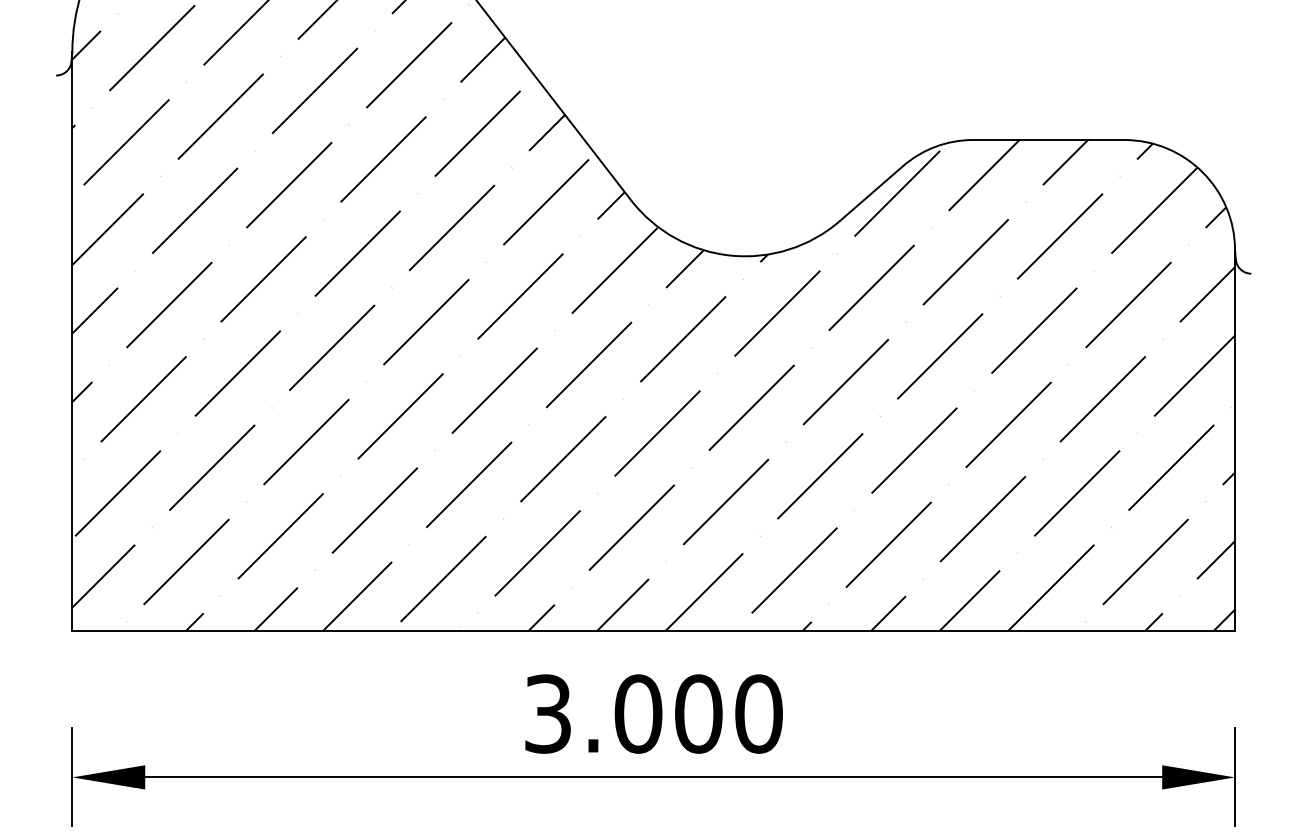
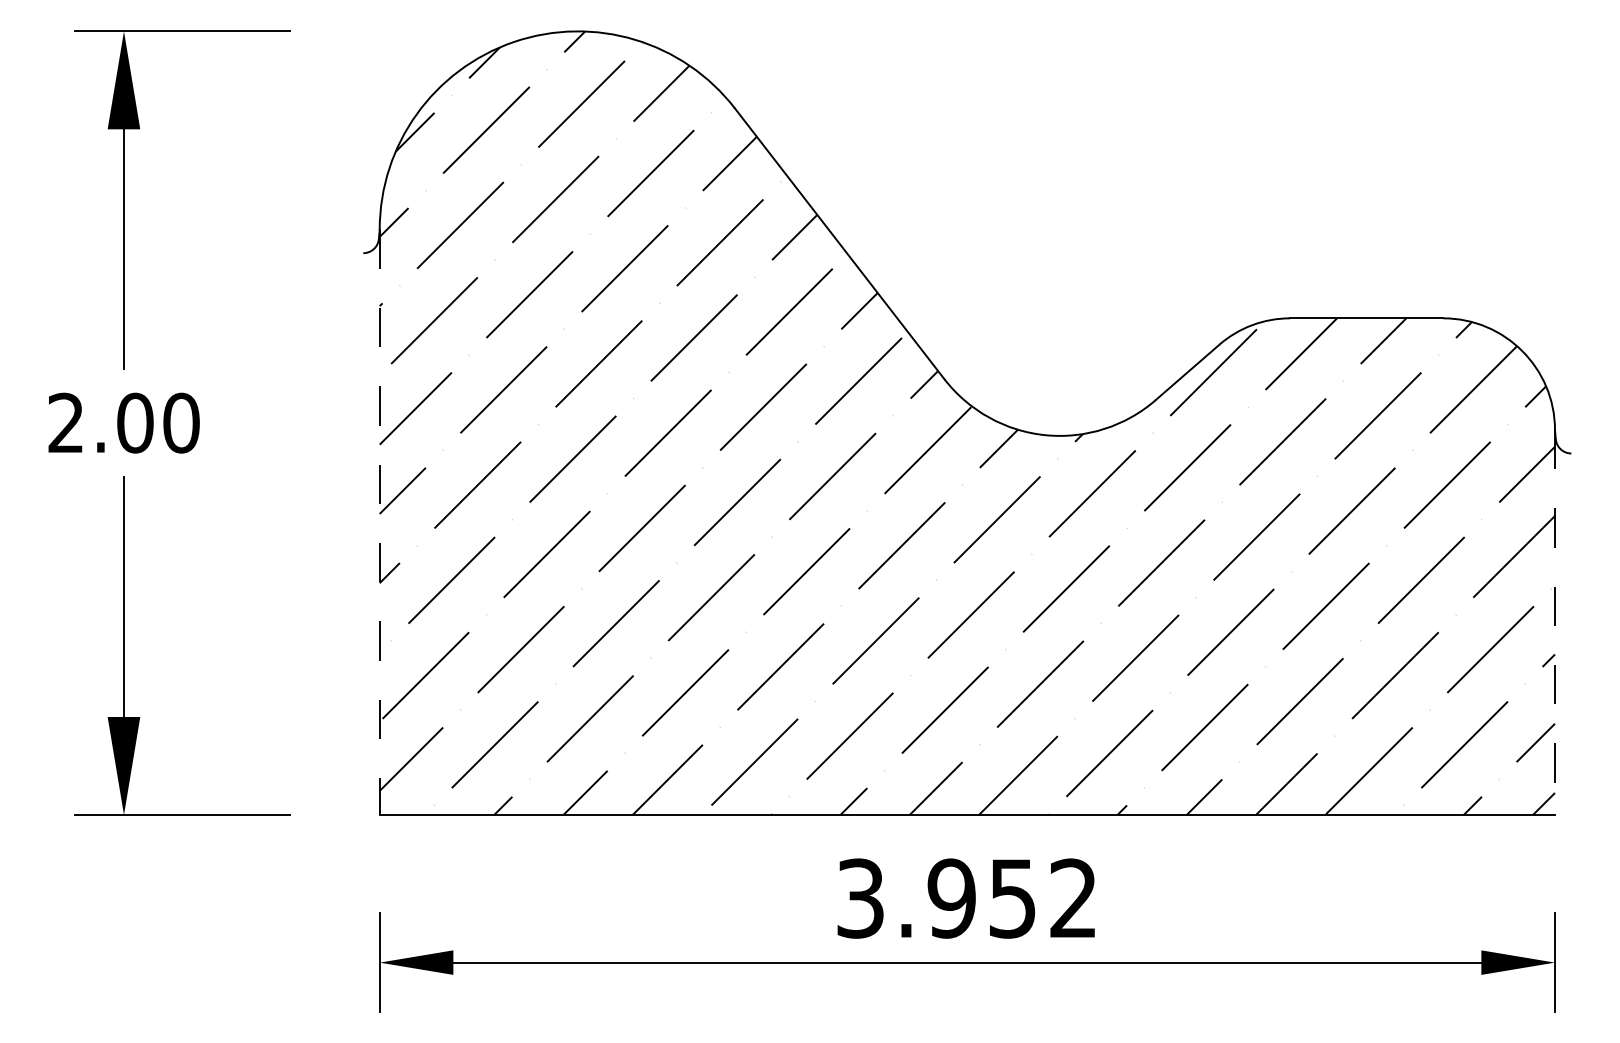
line: (72, 341) -> (379, 522), solid -> dashed
line: (1235, 440) -> (1555, 622), solid -> dashed
text: (698, 713) -> (1012, 898), 3.000 -> 3.952

